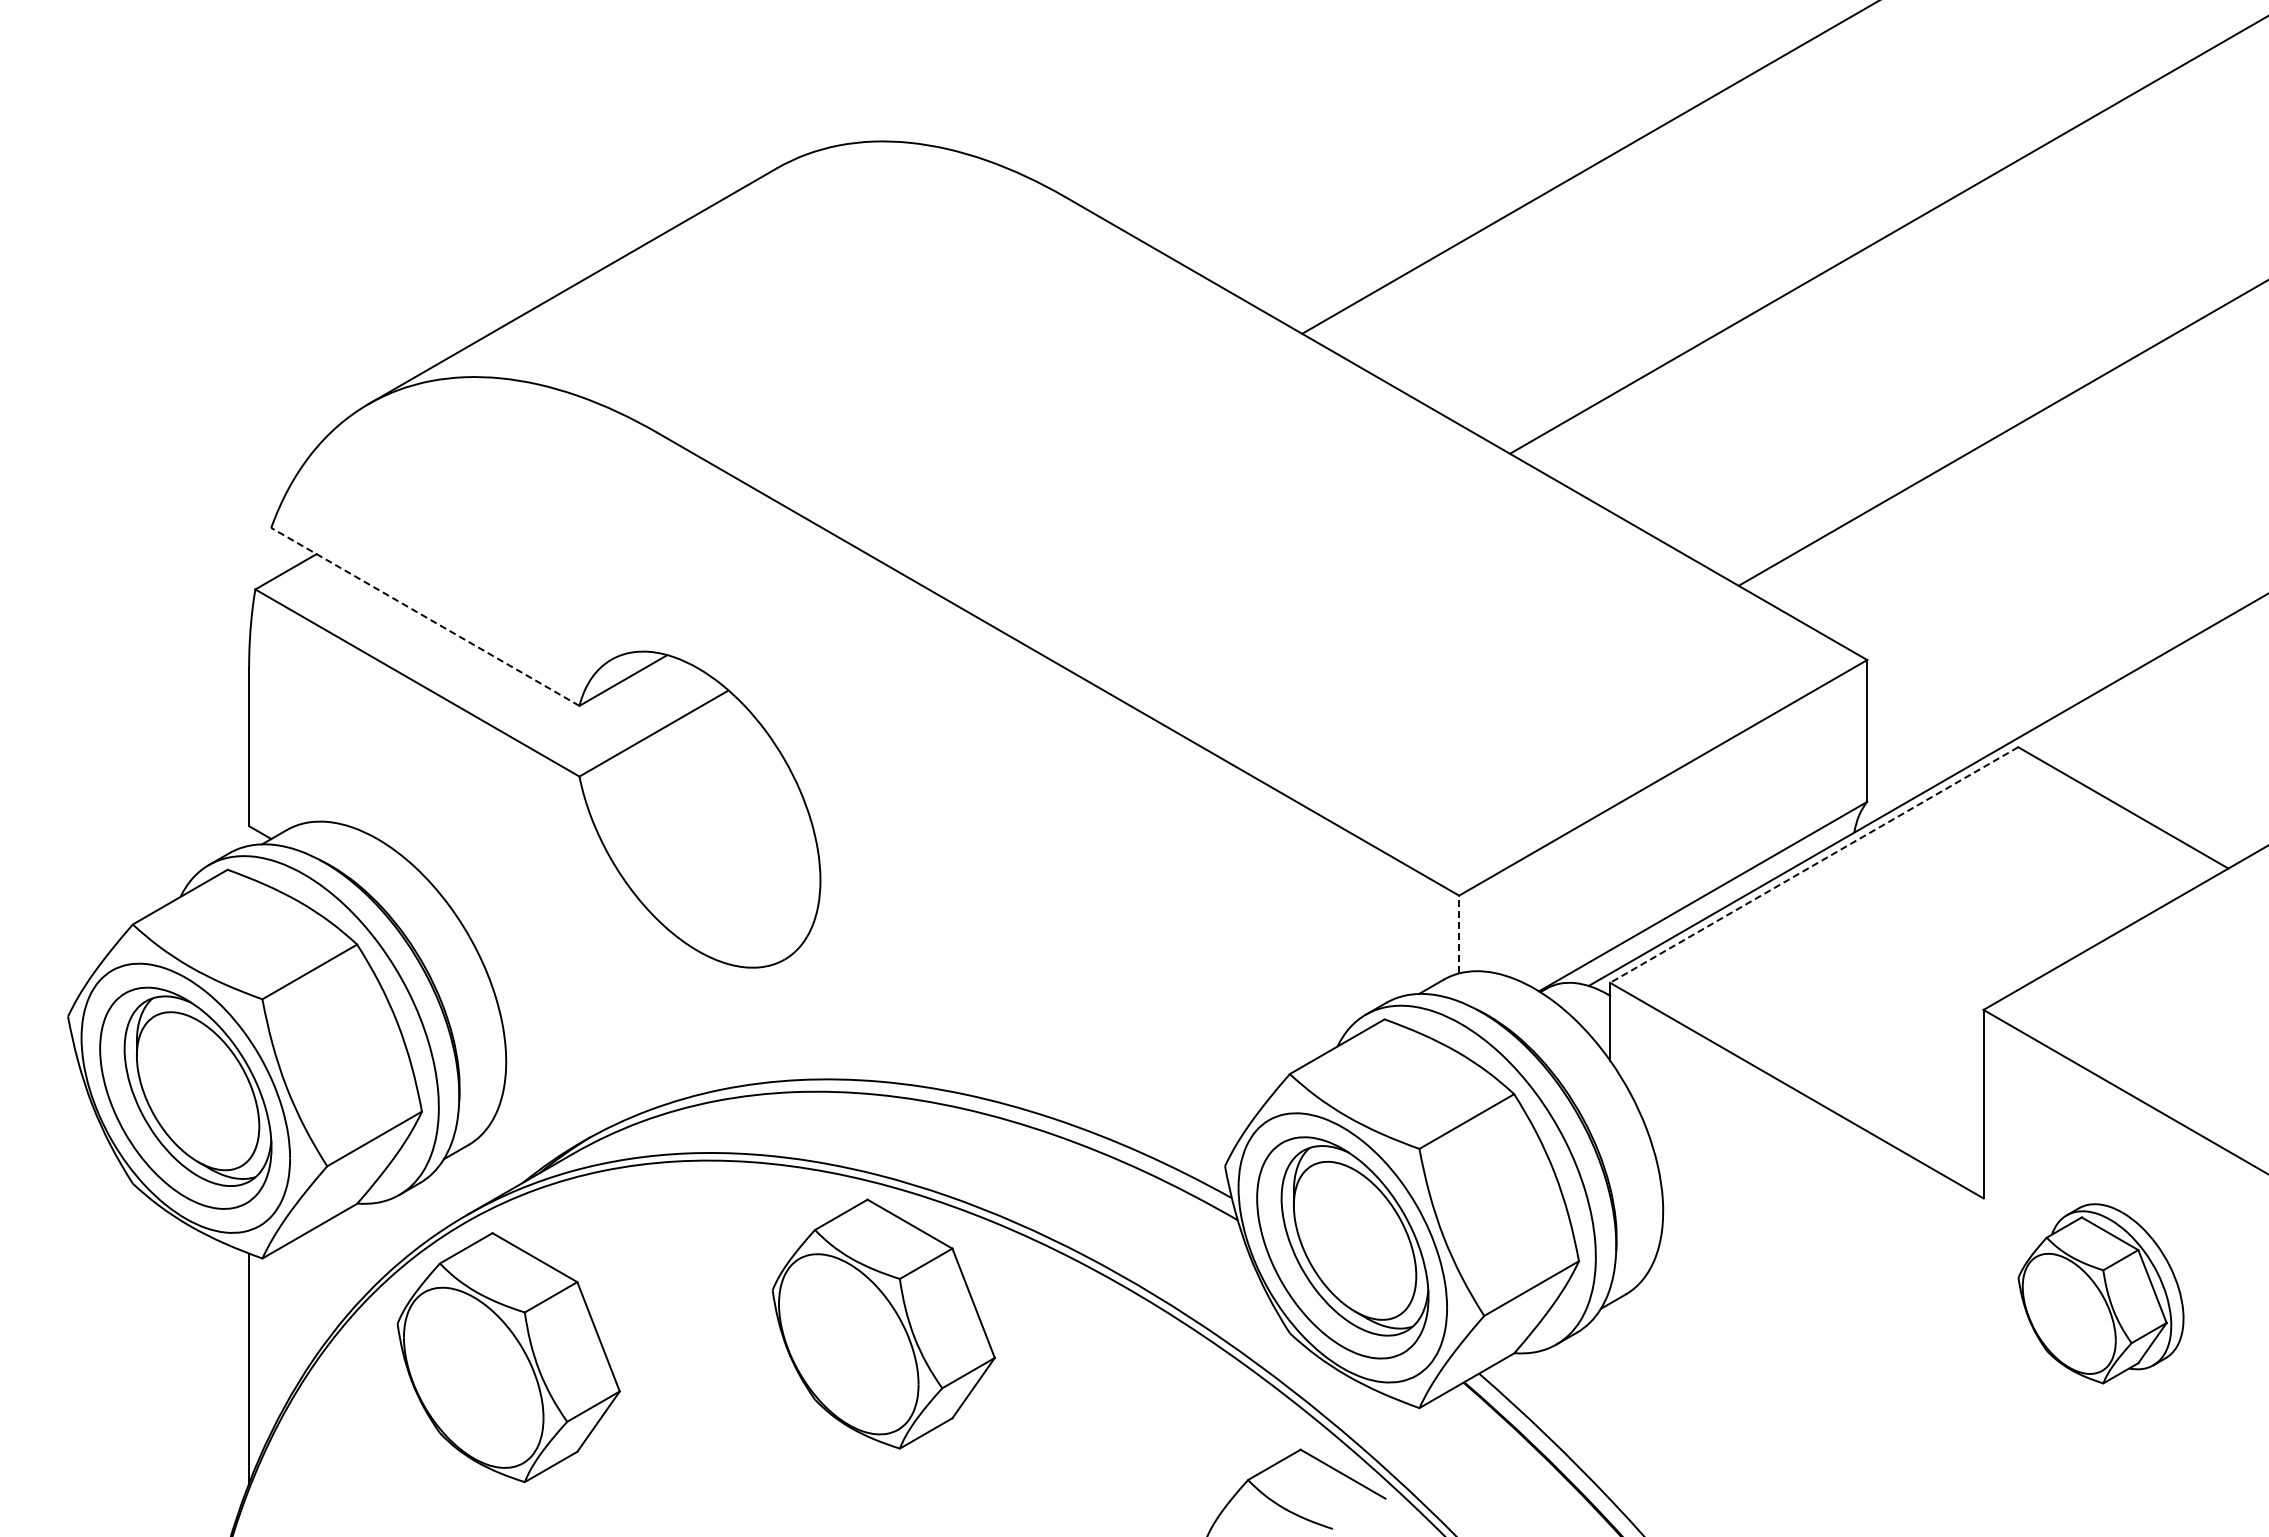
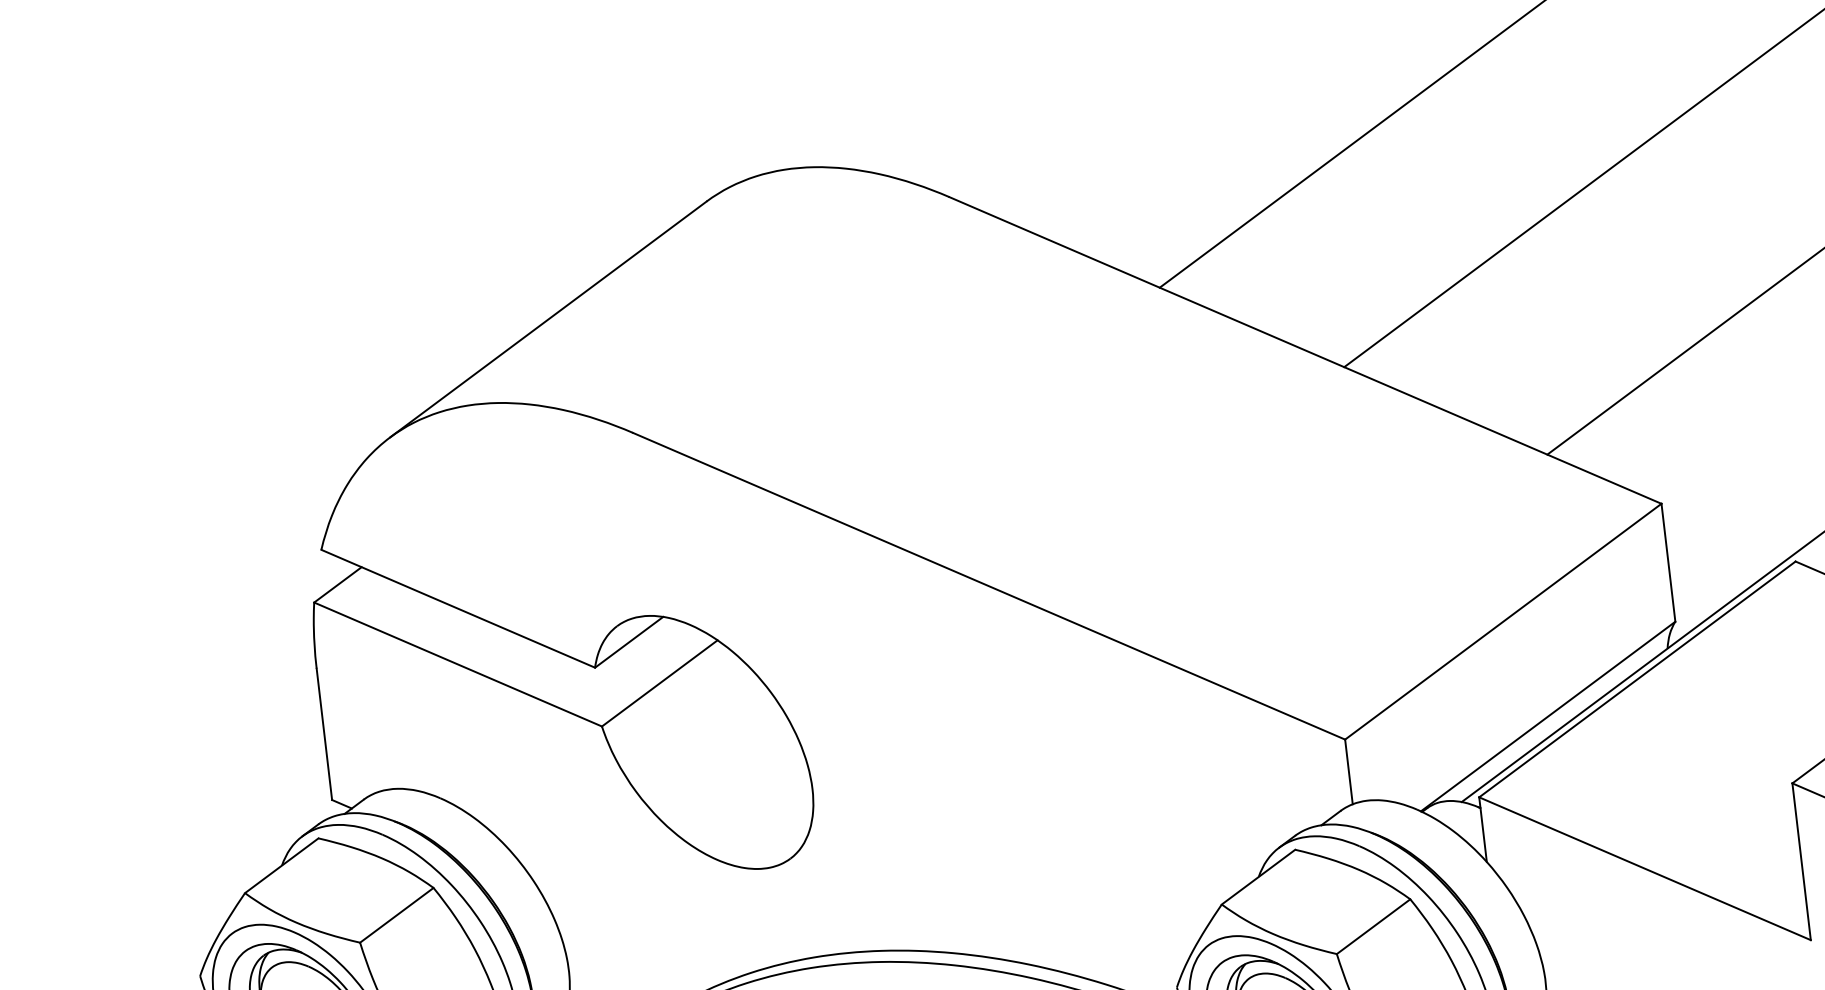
line: (425, 616) -> (458, 608), dashed -> solid
line: (1814, 865) -> (1637, 679), dashed -> solid
line: (1459, 934) -> (1349, 771), dashed -> solid

